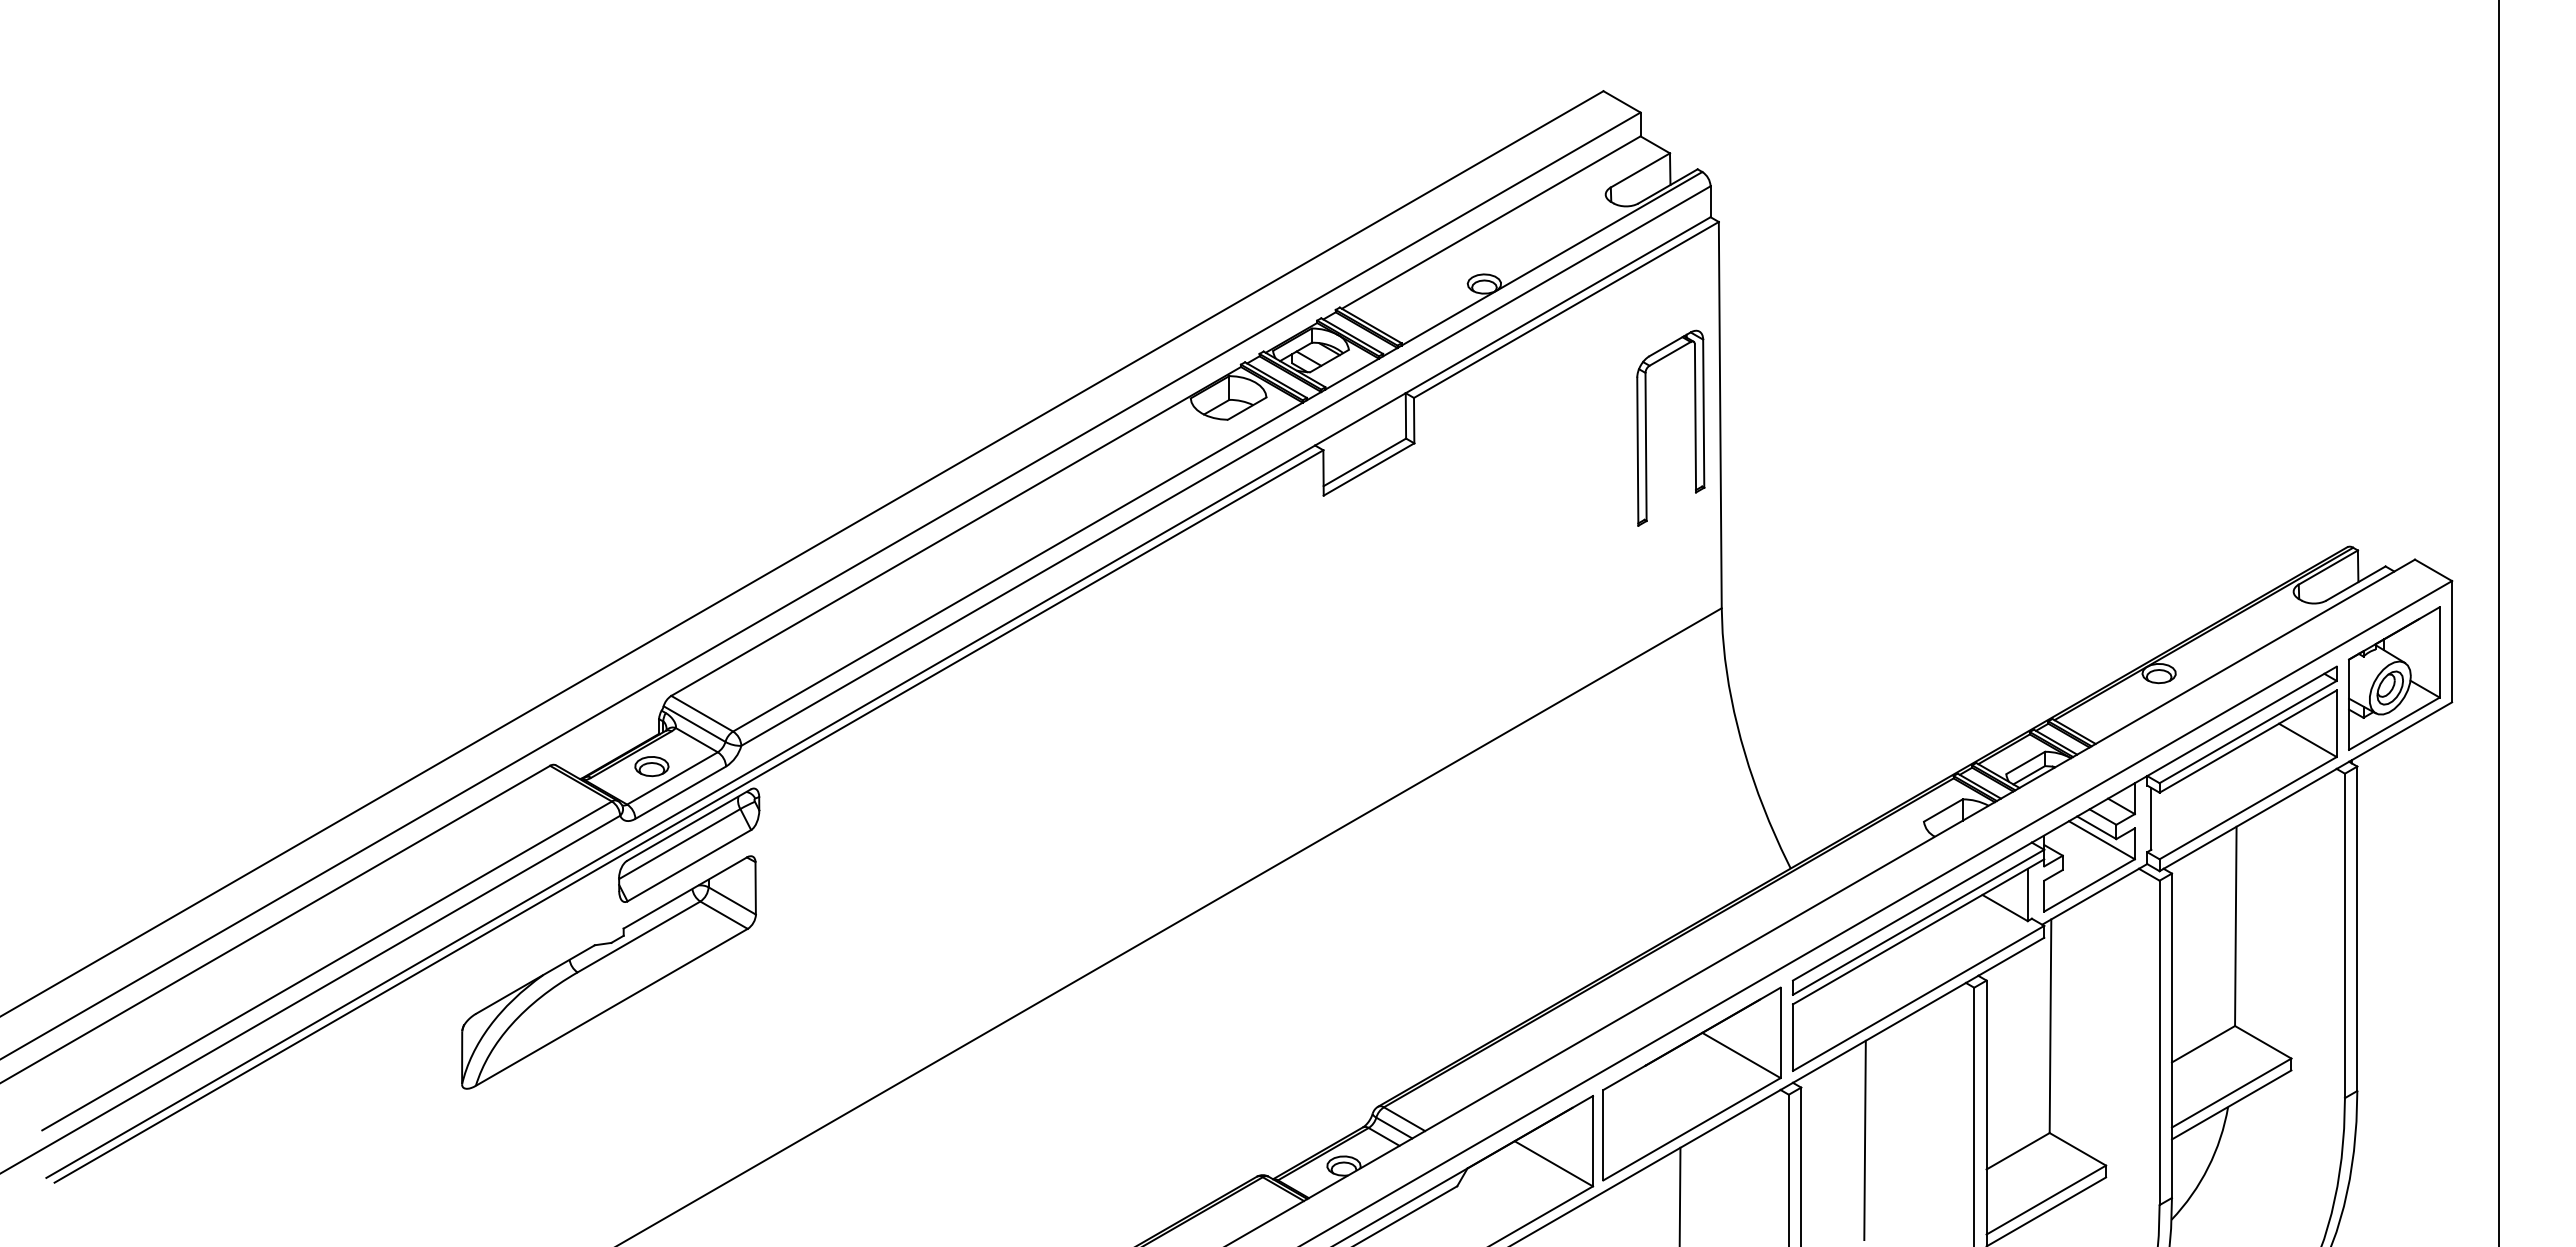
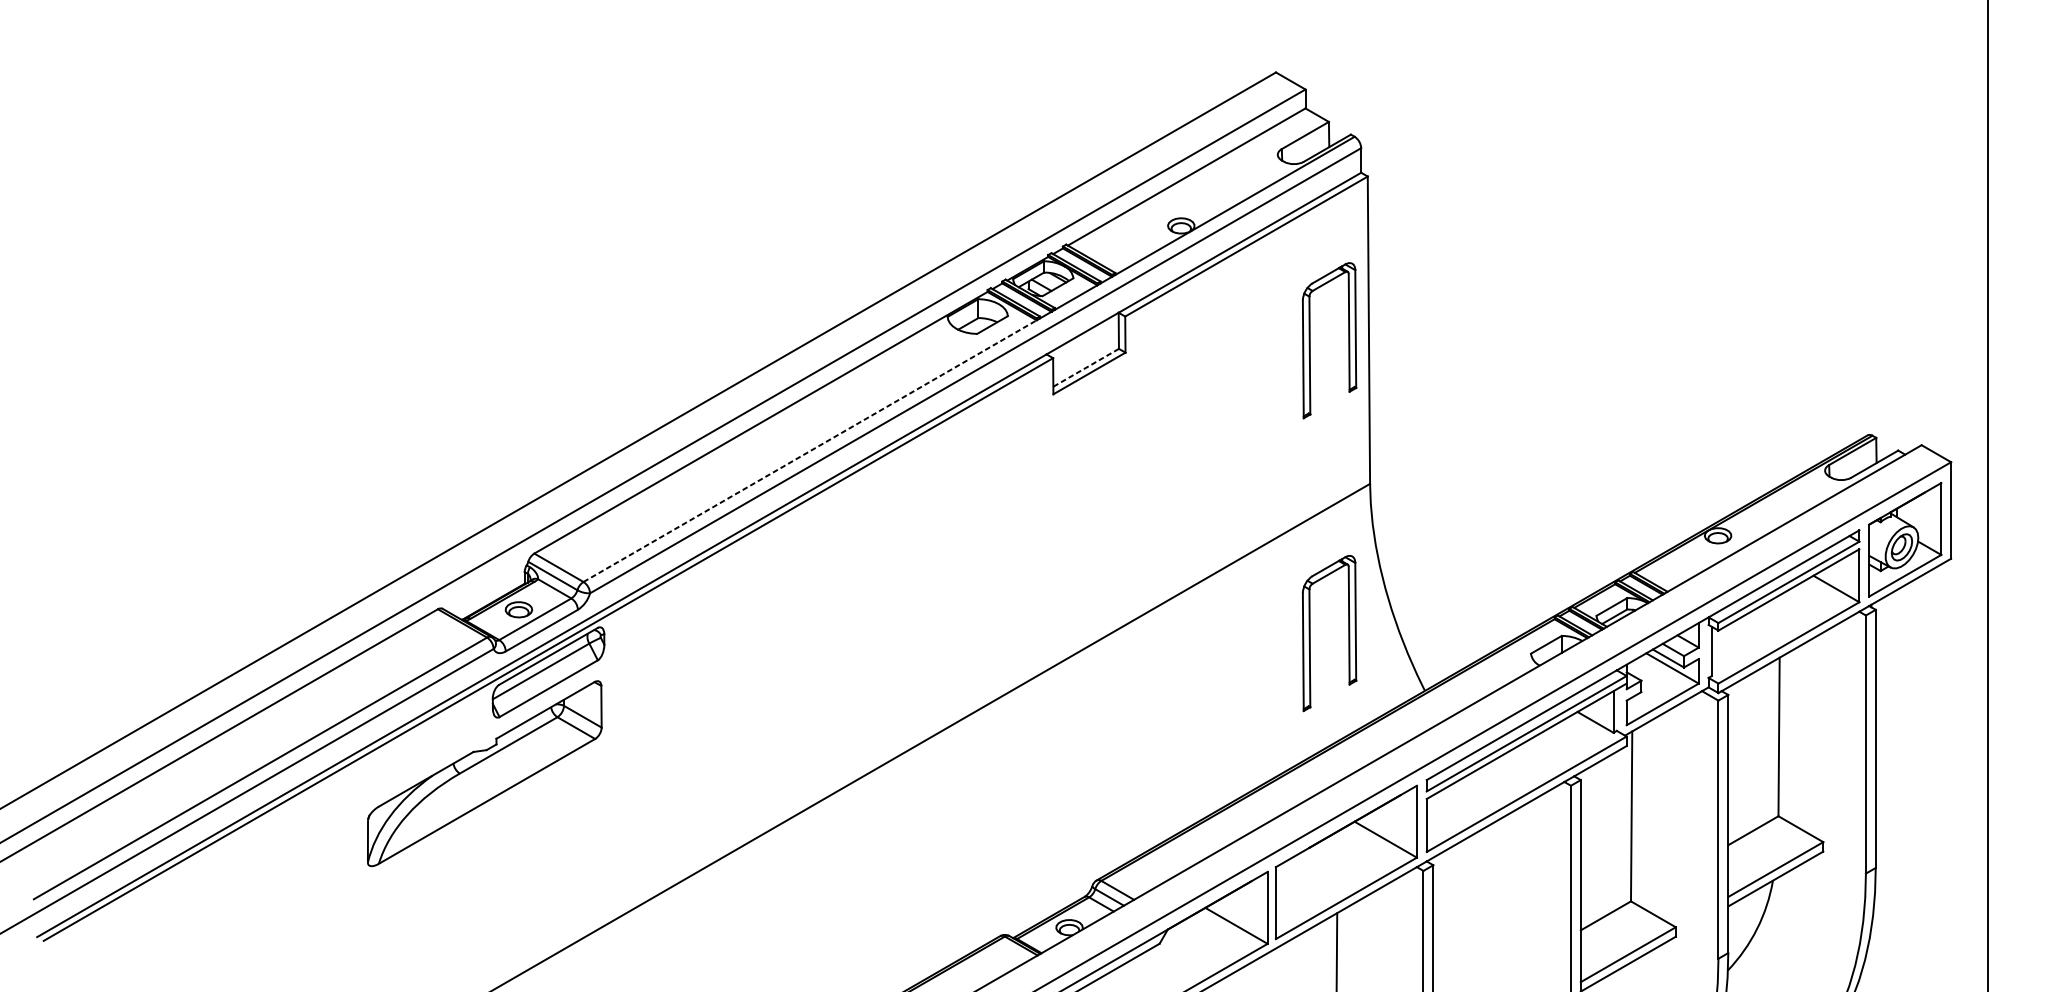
line: (1364, 462) -> (1085, 367), solid -> dashed
line: (1017, 567) -> (809, 451), solid -> dashed
part: (1646, 795) -> (1310, 632), added
line: (1864, 1140) -> (1483, 907), removed

